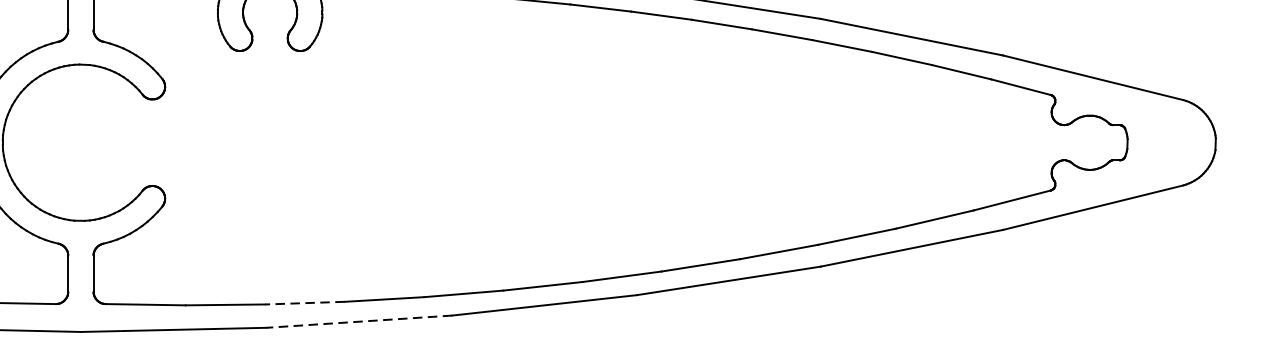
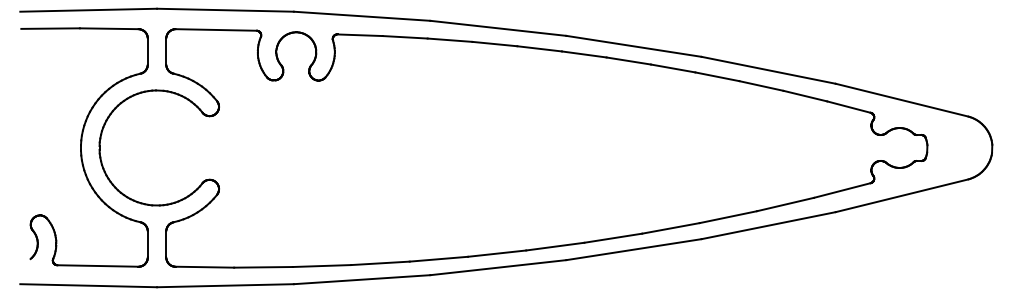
line: (304, 303) -> (321, 266), dashed -> solid
line: (358, 321) -> (361, 279), dashed -> solid

